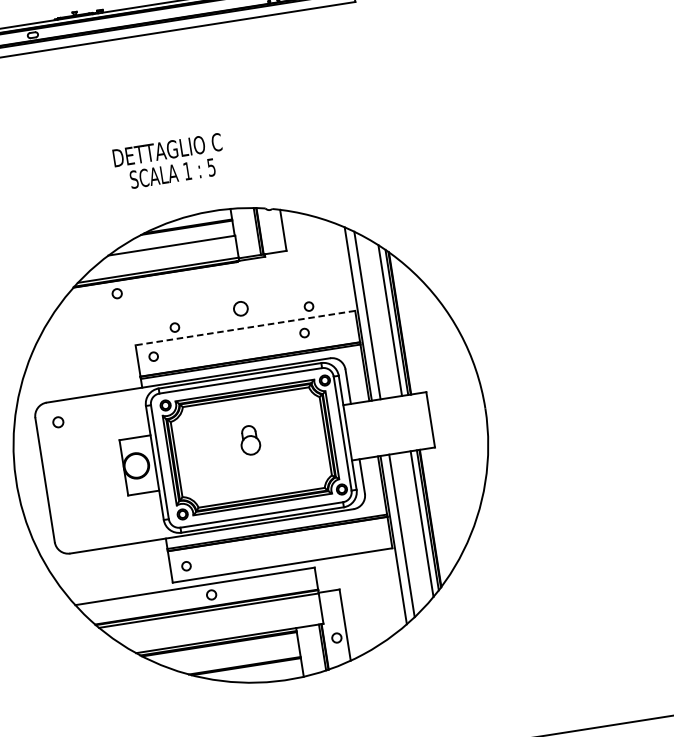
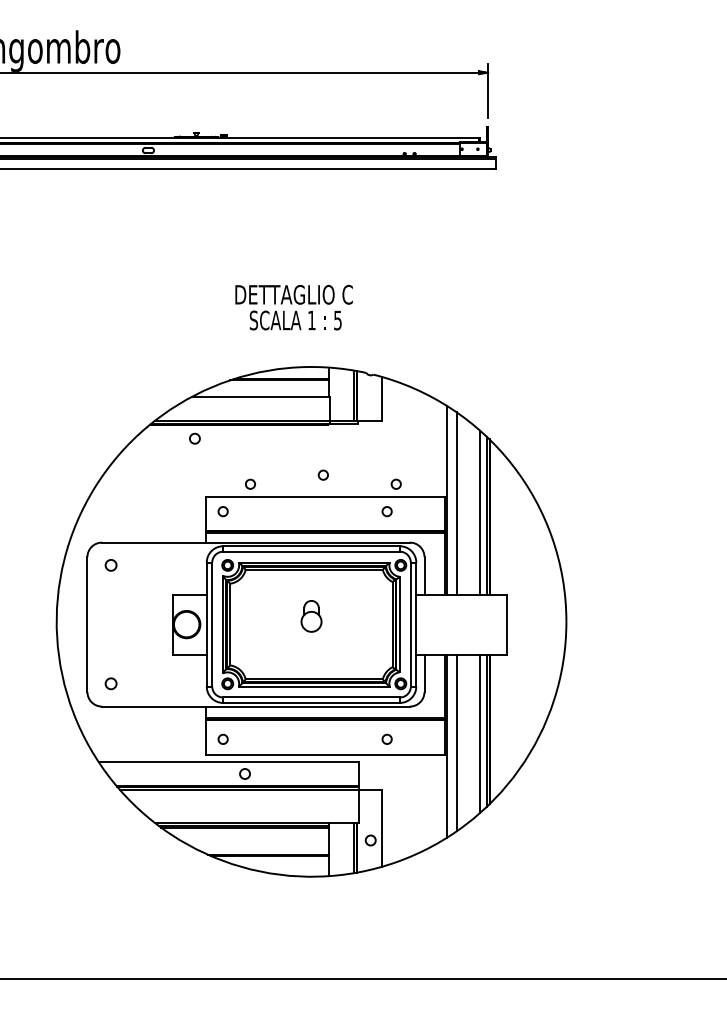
text: (168, 161) -> (293, 307), moved
circle: (239, 308) -> (322, 474), size x0.62
line: (244, 328) -> (324, 496), dashed -> solid
circle: (74, 531) -> (110, 683), added
circle: (336, 541) -> (386, 738), added

